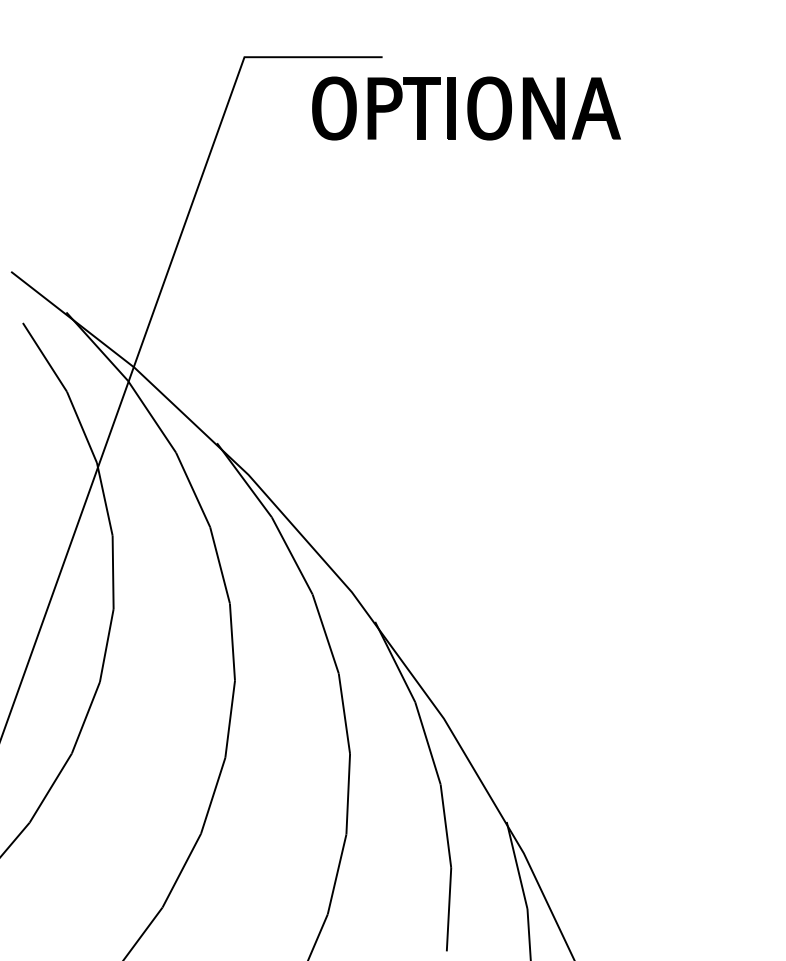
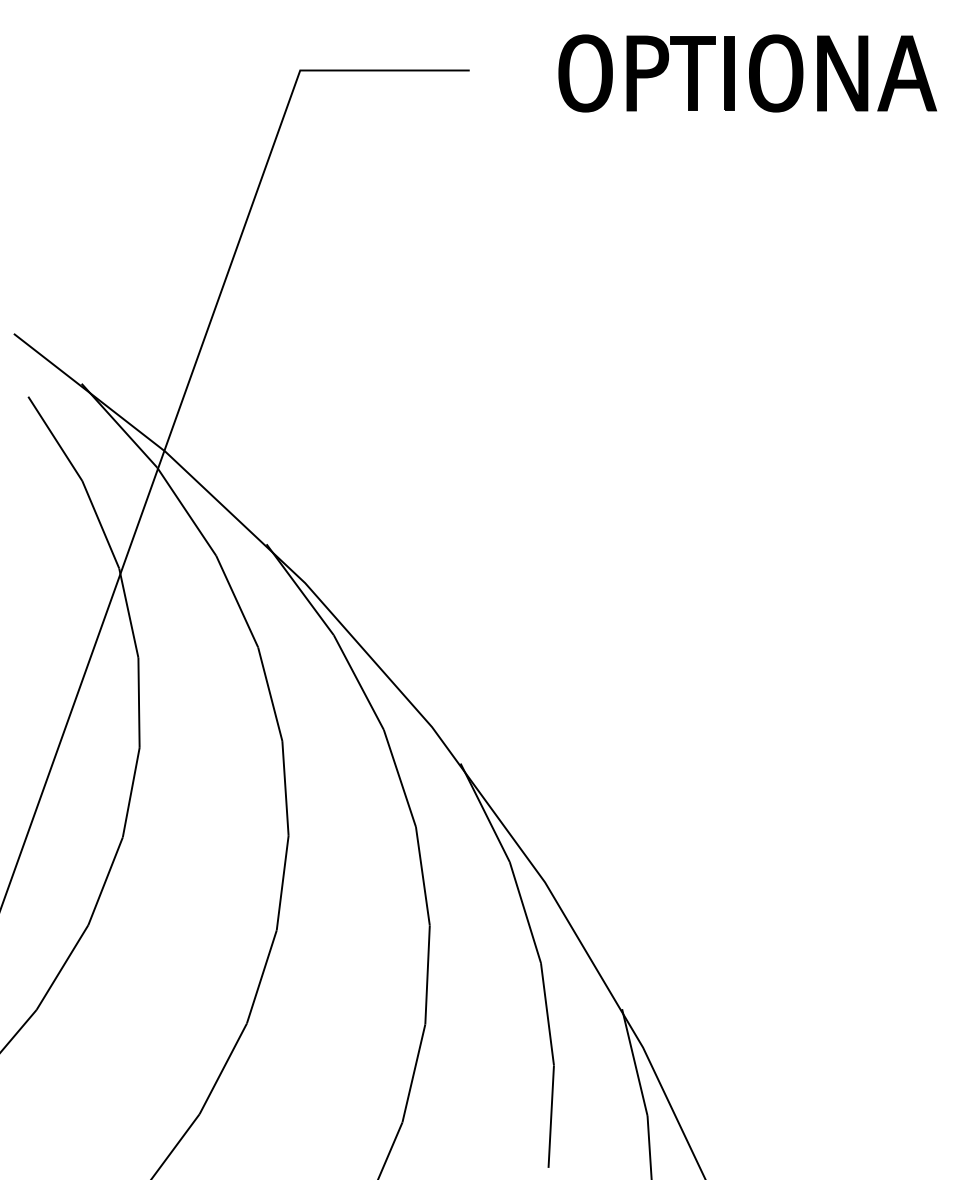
part: (466, 108) -> (747, 73), moved

